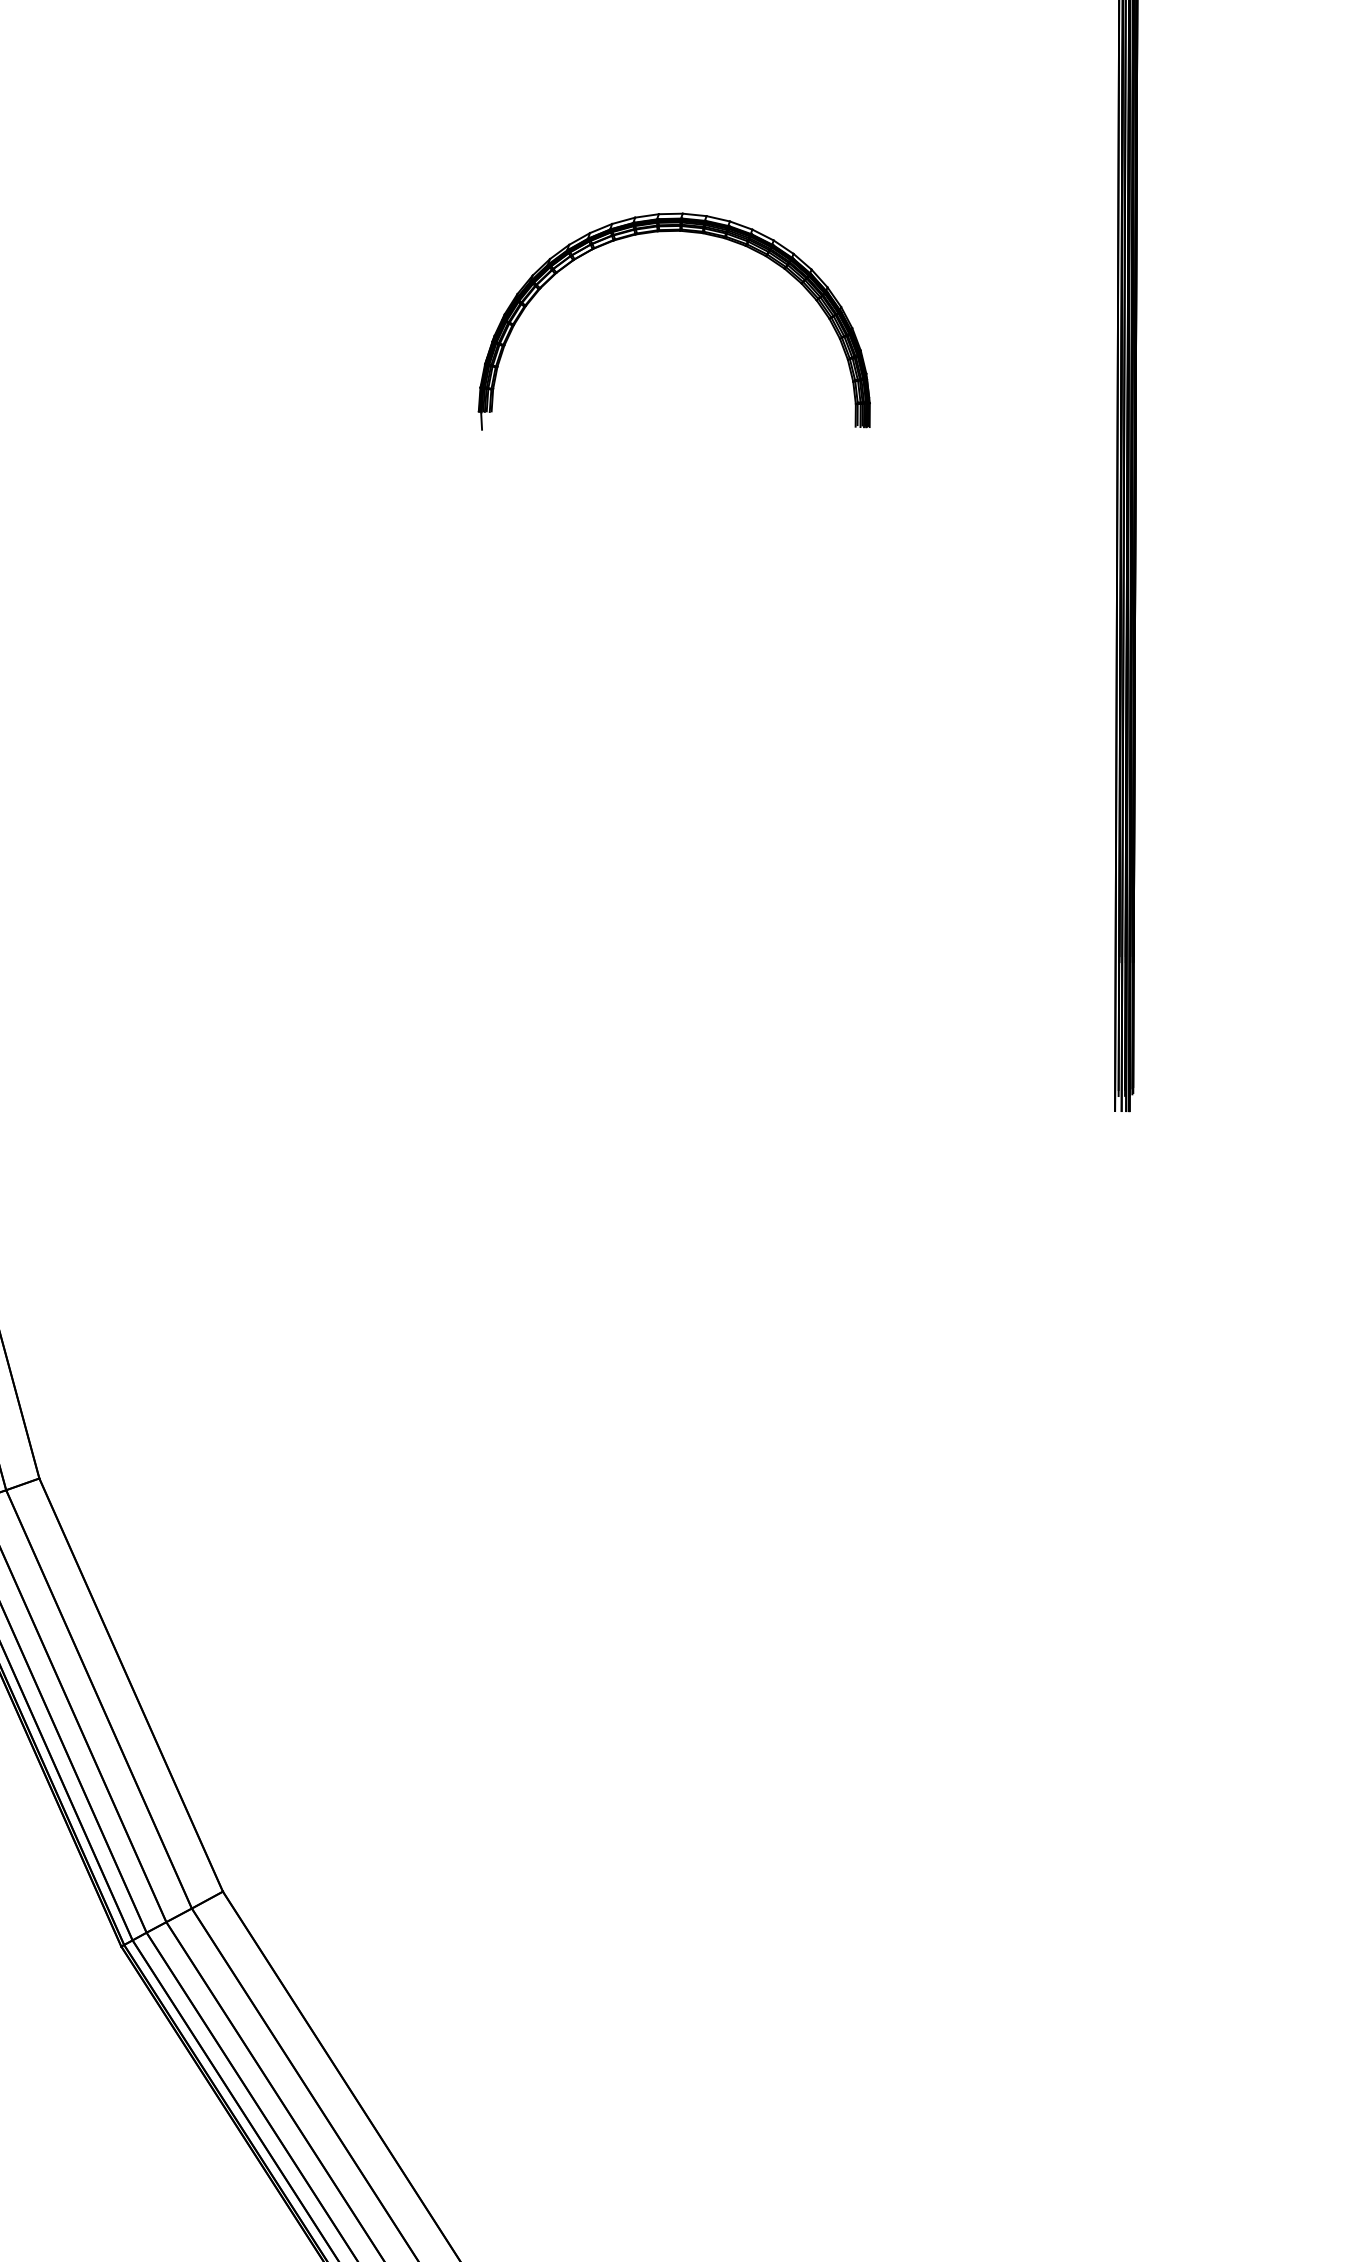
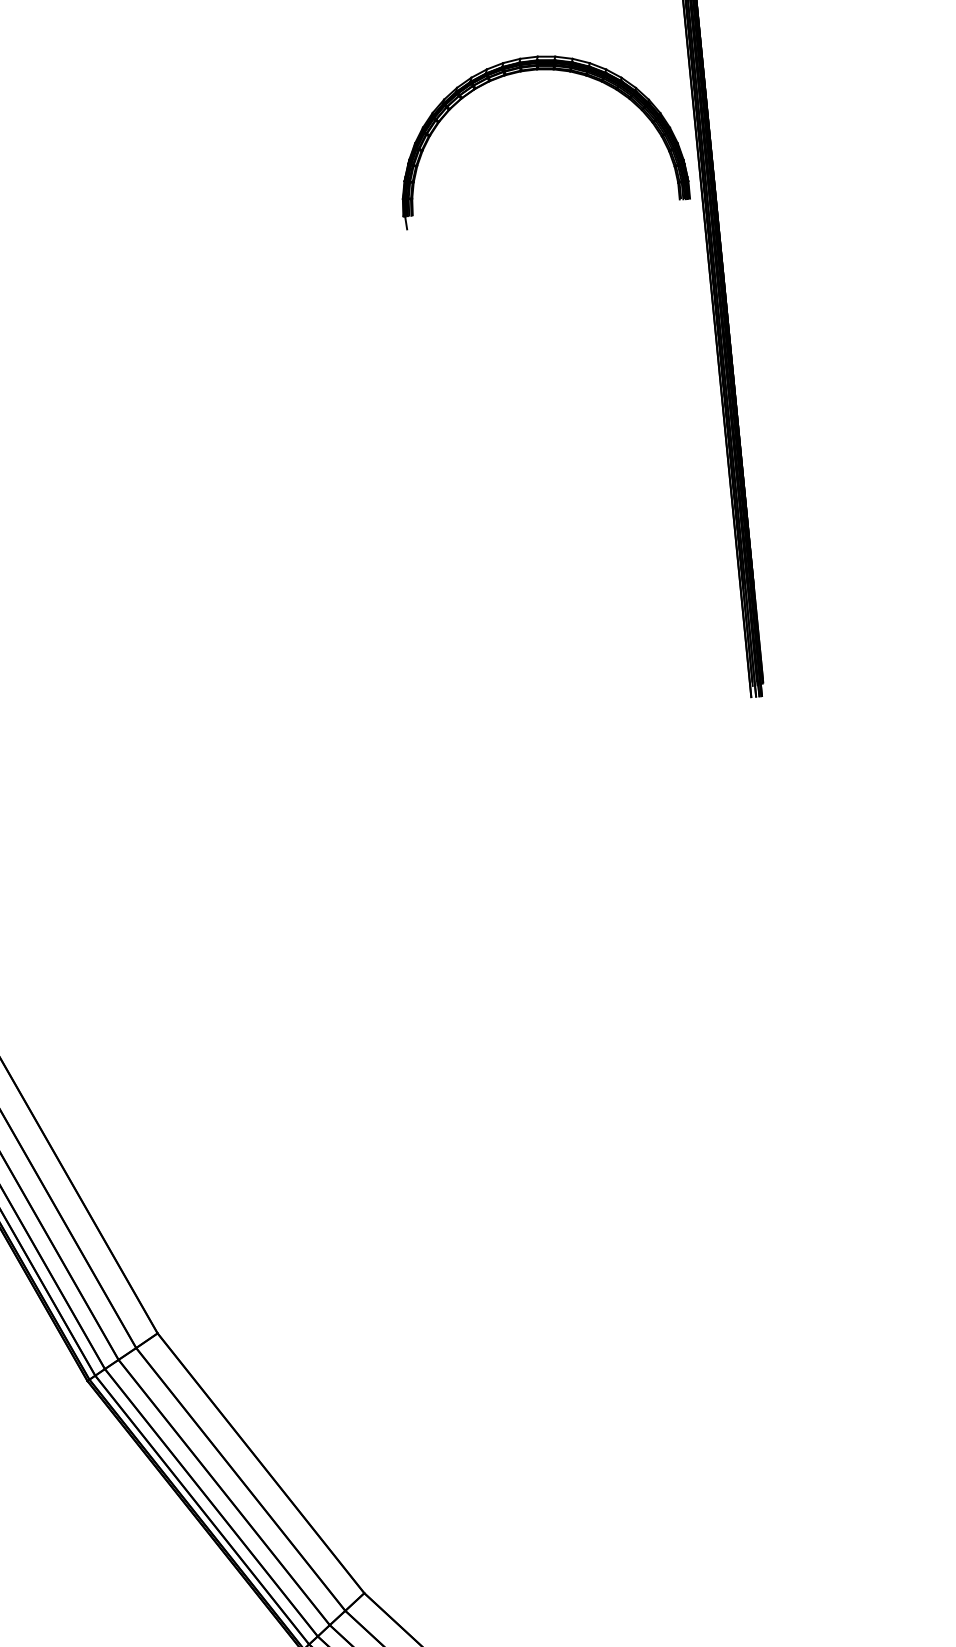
part: (663, 232) -> (525, 71), moved

